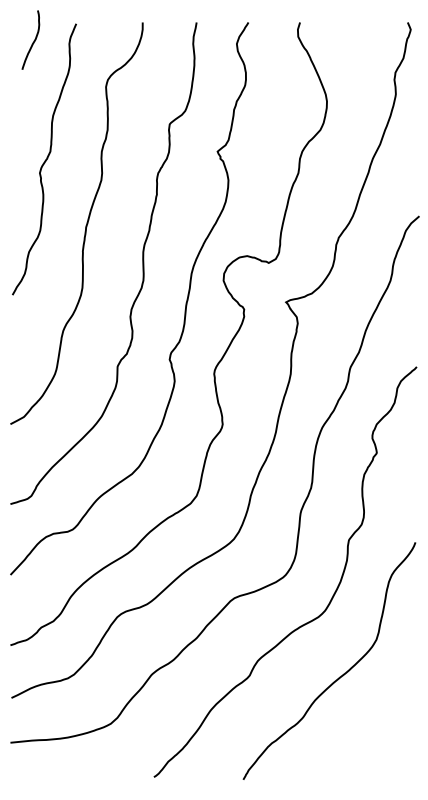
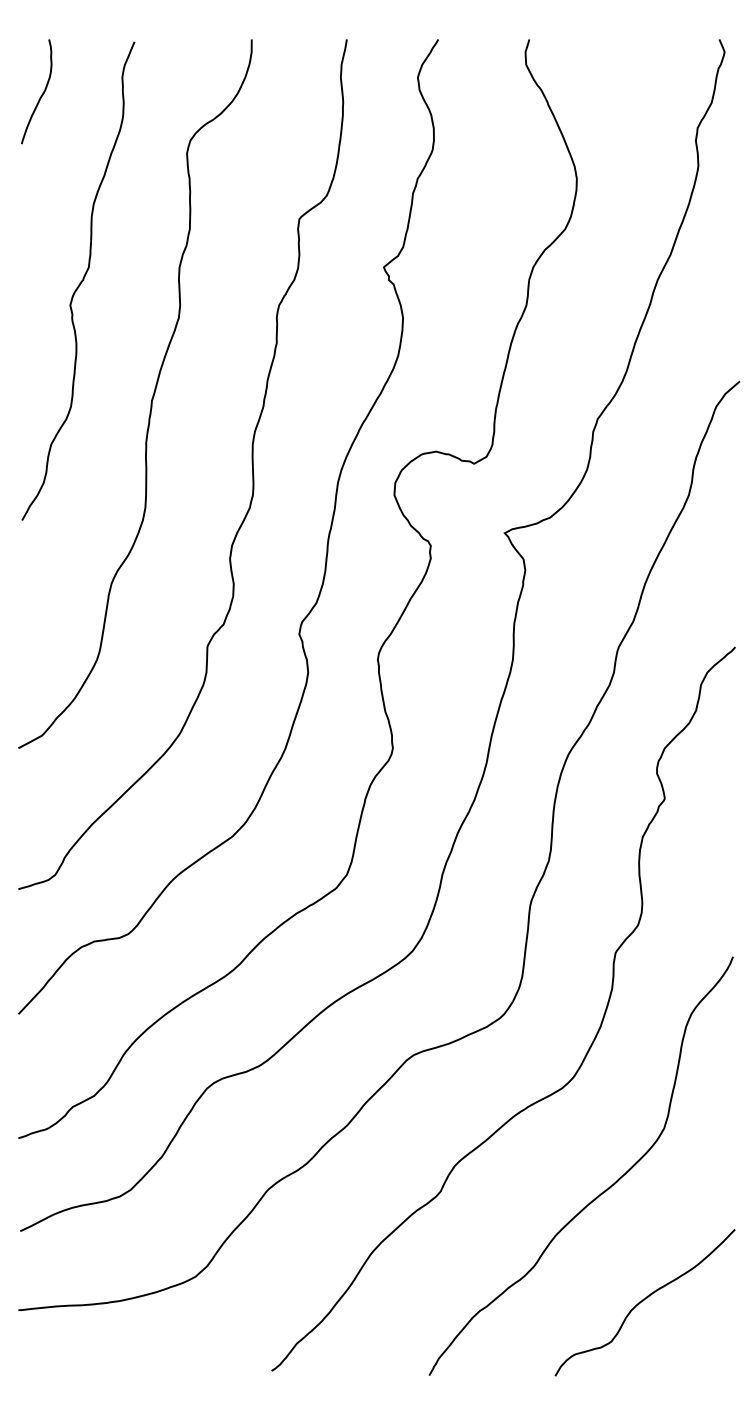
curve: (33, 40) -> (41, 92), moved
curve: (365, 737) -> (644, 1300), added

